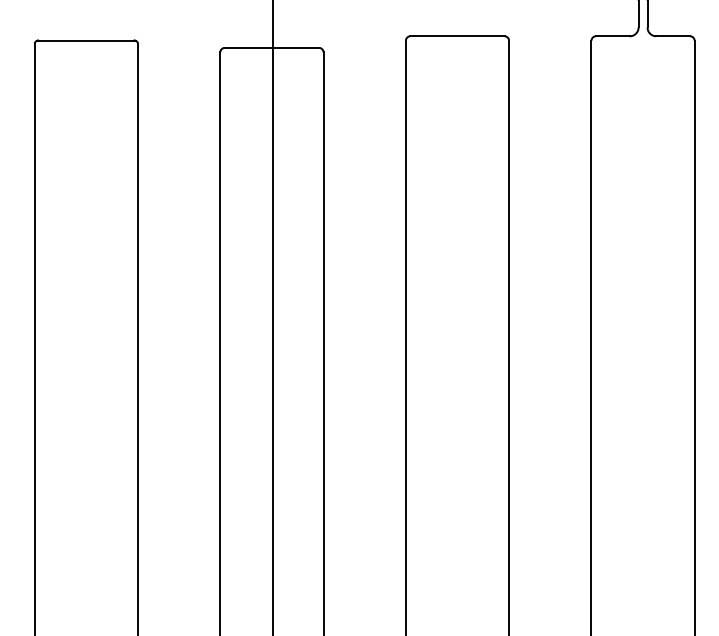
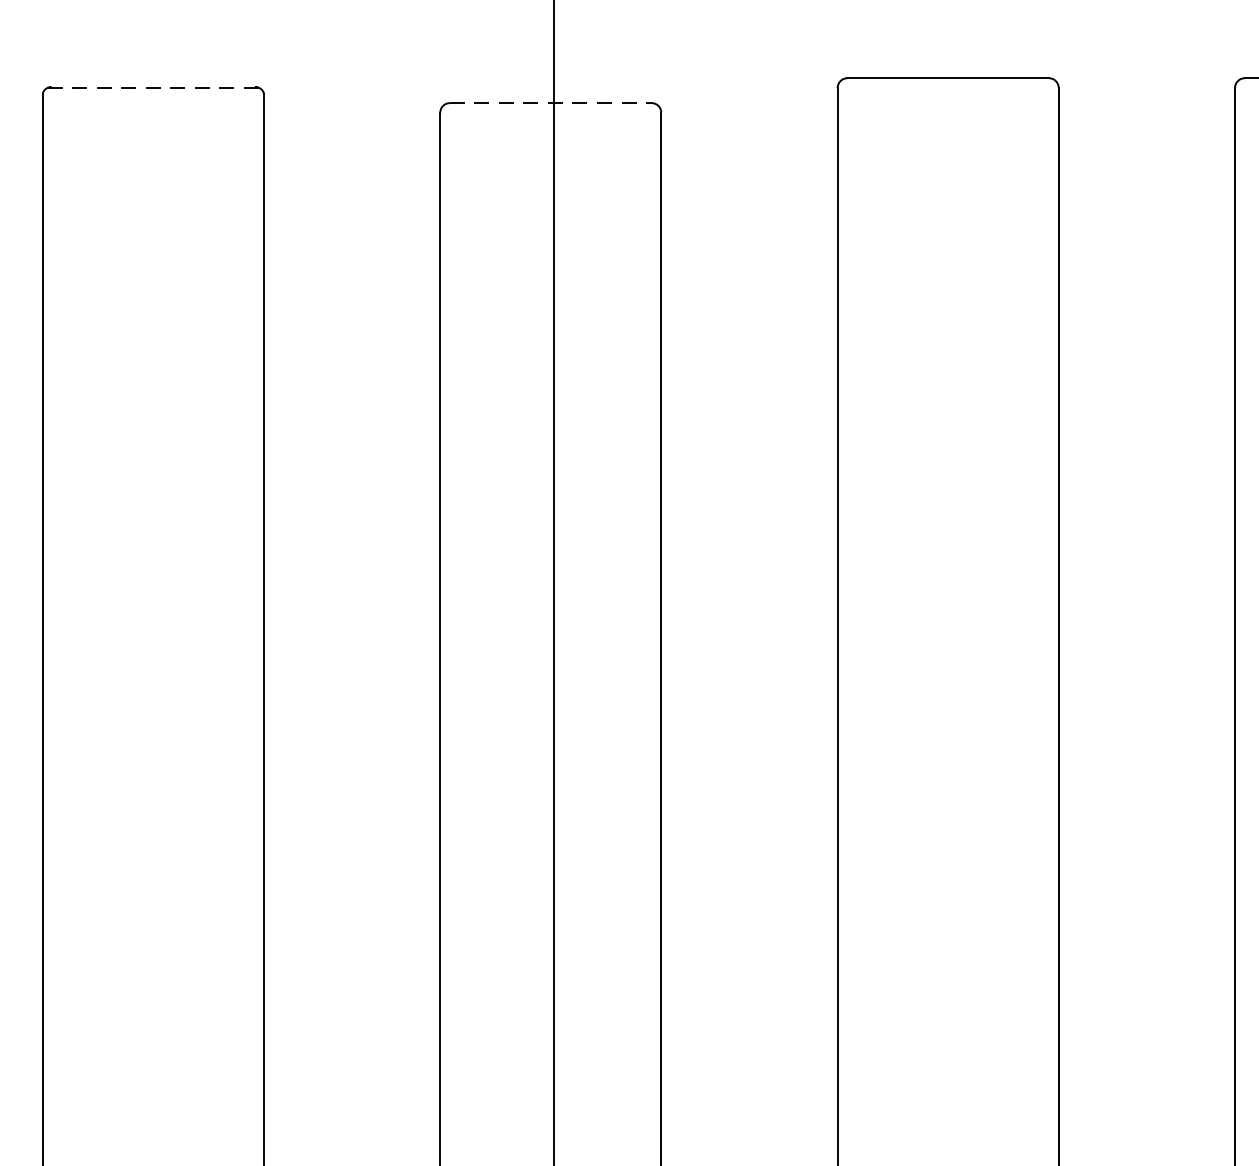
line: (85, 40) -> (151, 87), solid -> dashed
line: (272, 47) -> (551, 102), solid -> dashed

